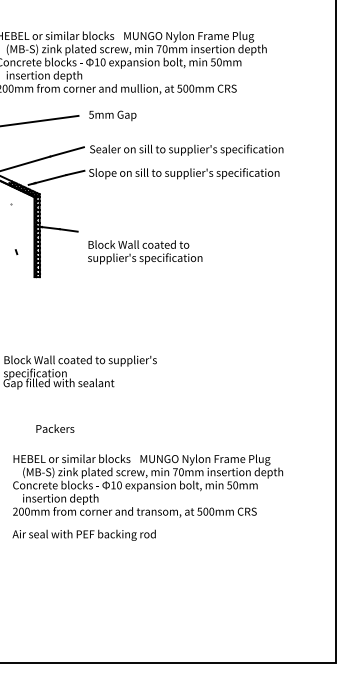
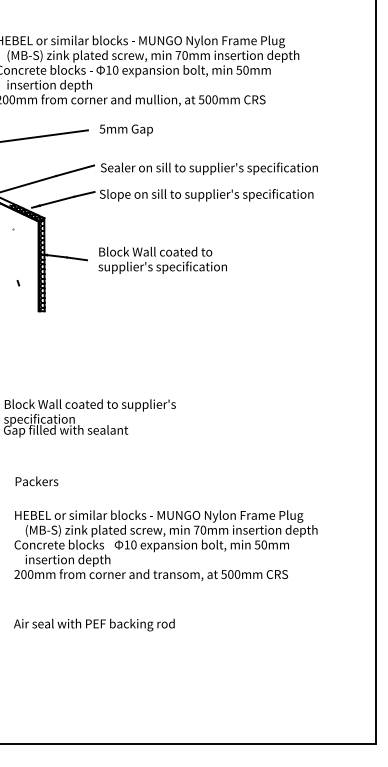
text: (144, 251) -> (162, 259), moved
text: (54, 428) -> (36, 481), moved
text: (84, 534) -> (94, 624), moved

